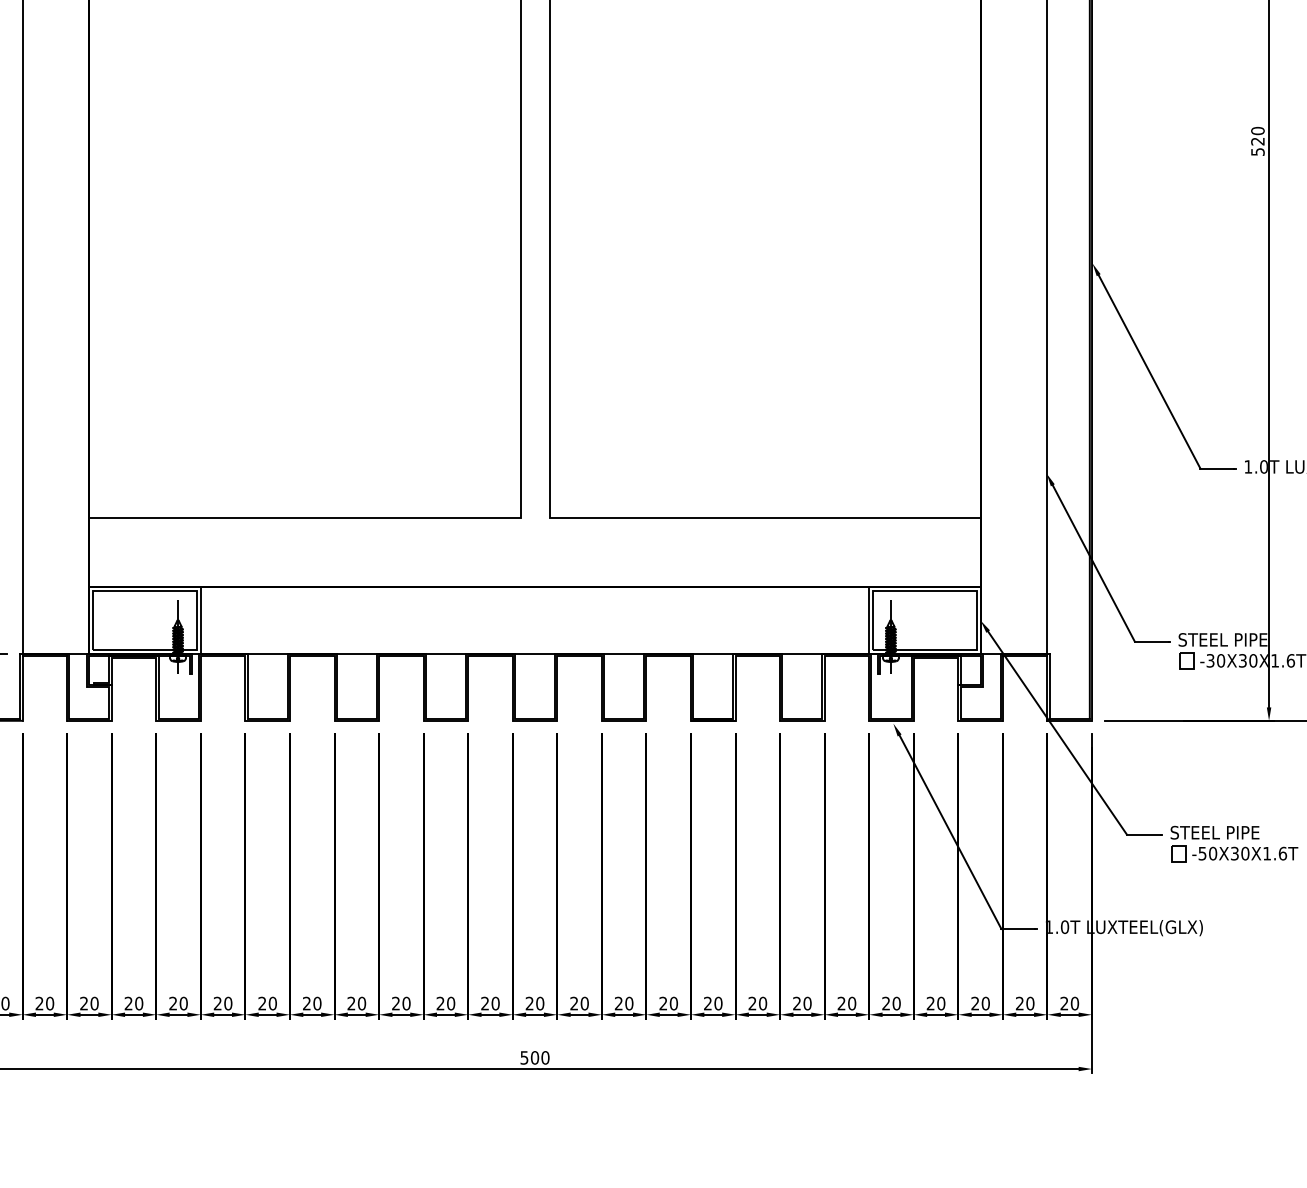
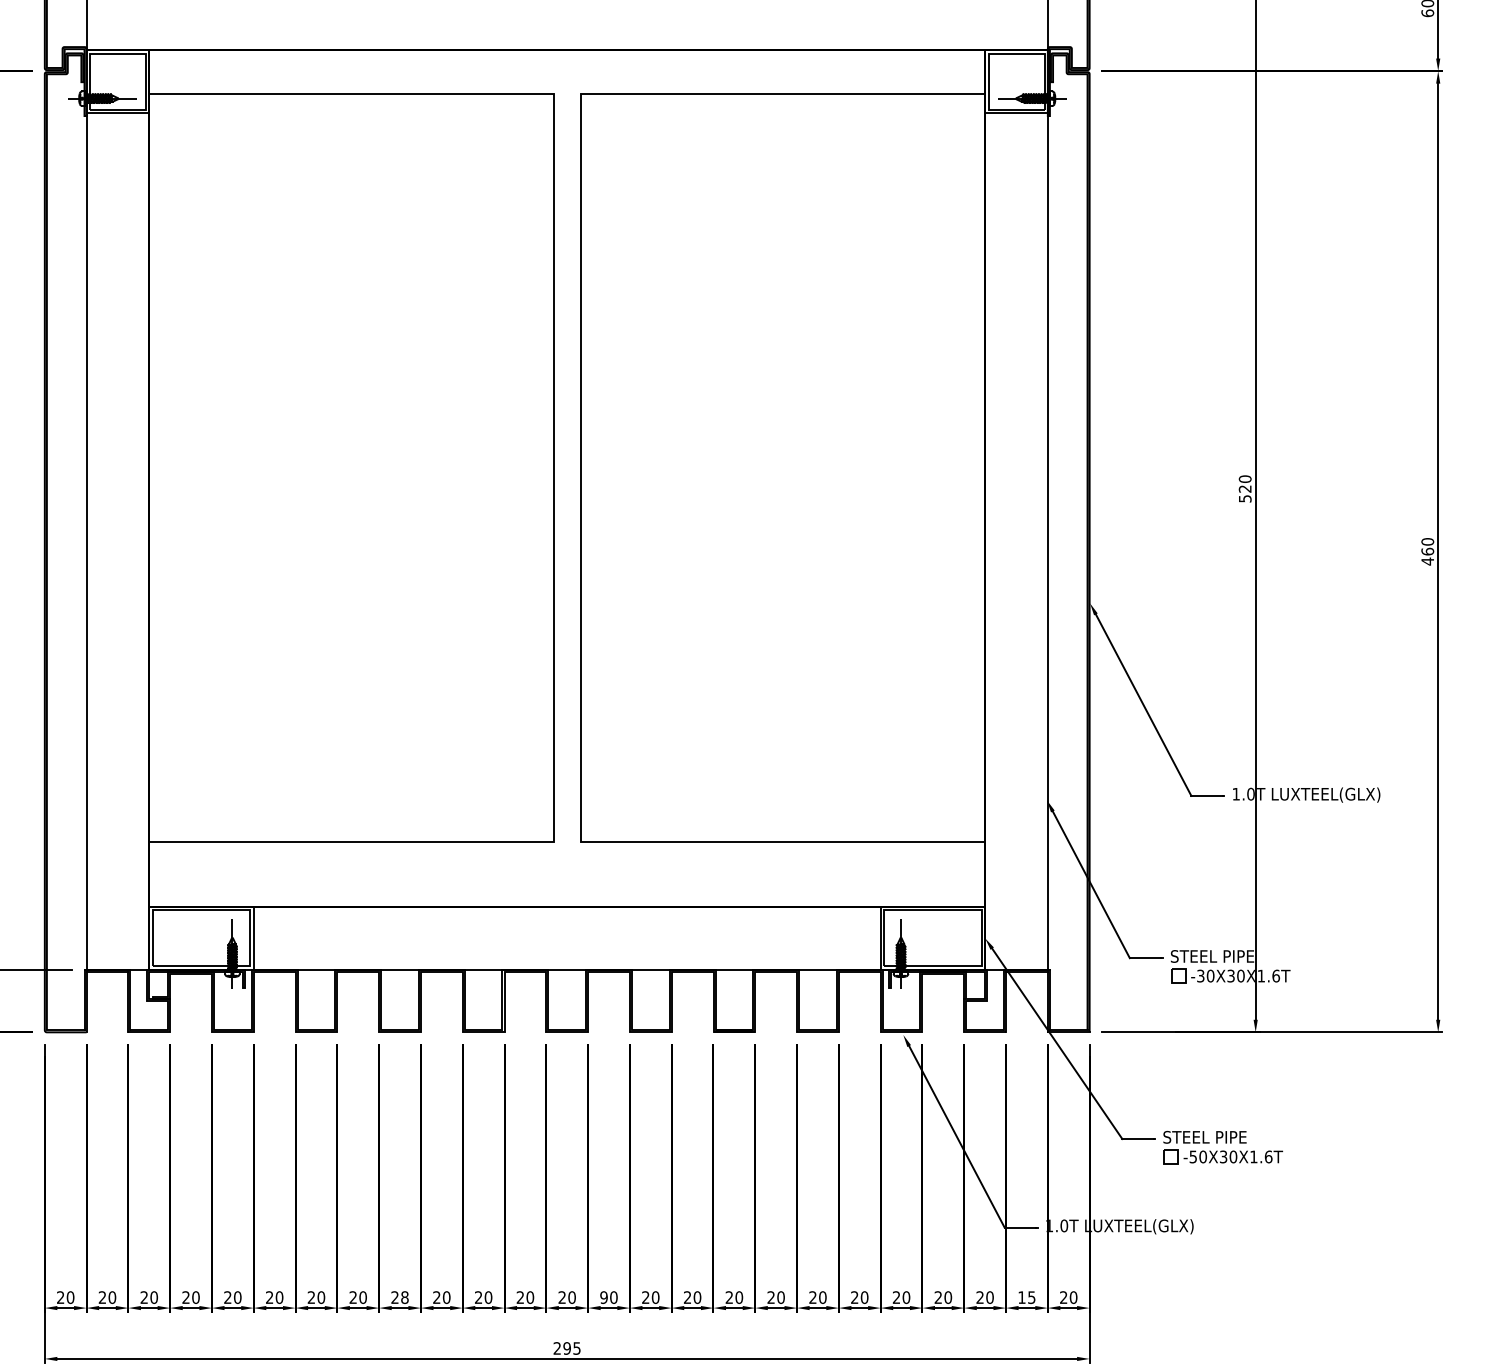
text: (361, 1003) -> (404, 1297), 20 -> 28
text: (573, 1003) -> (603, 1297), 20 -> 90
text: (1024, 1003) -> (1026, 1297), 20 -> 15
text: (534, 1057) -> (566, 1348), 500 -> 295

